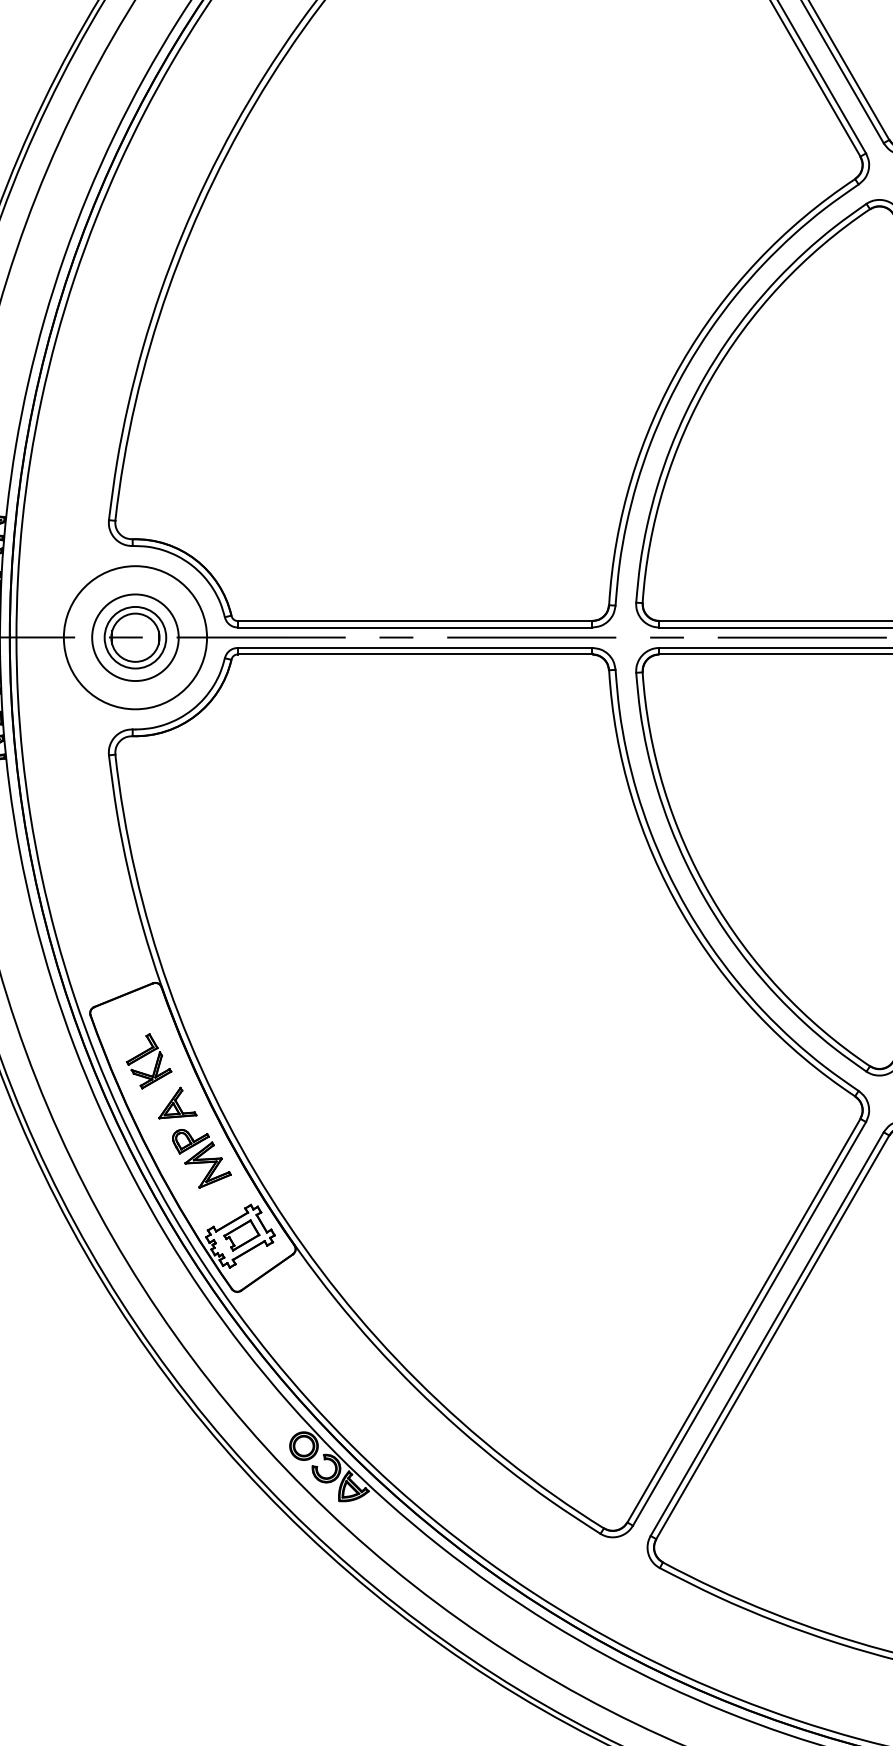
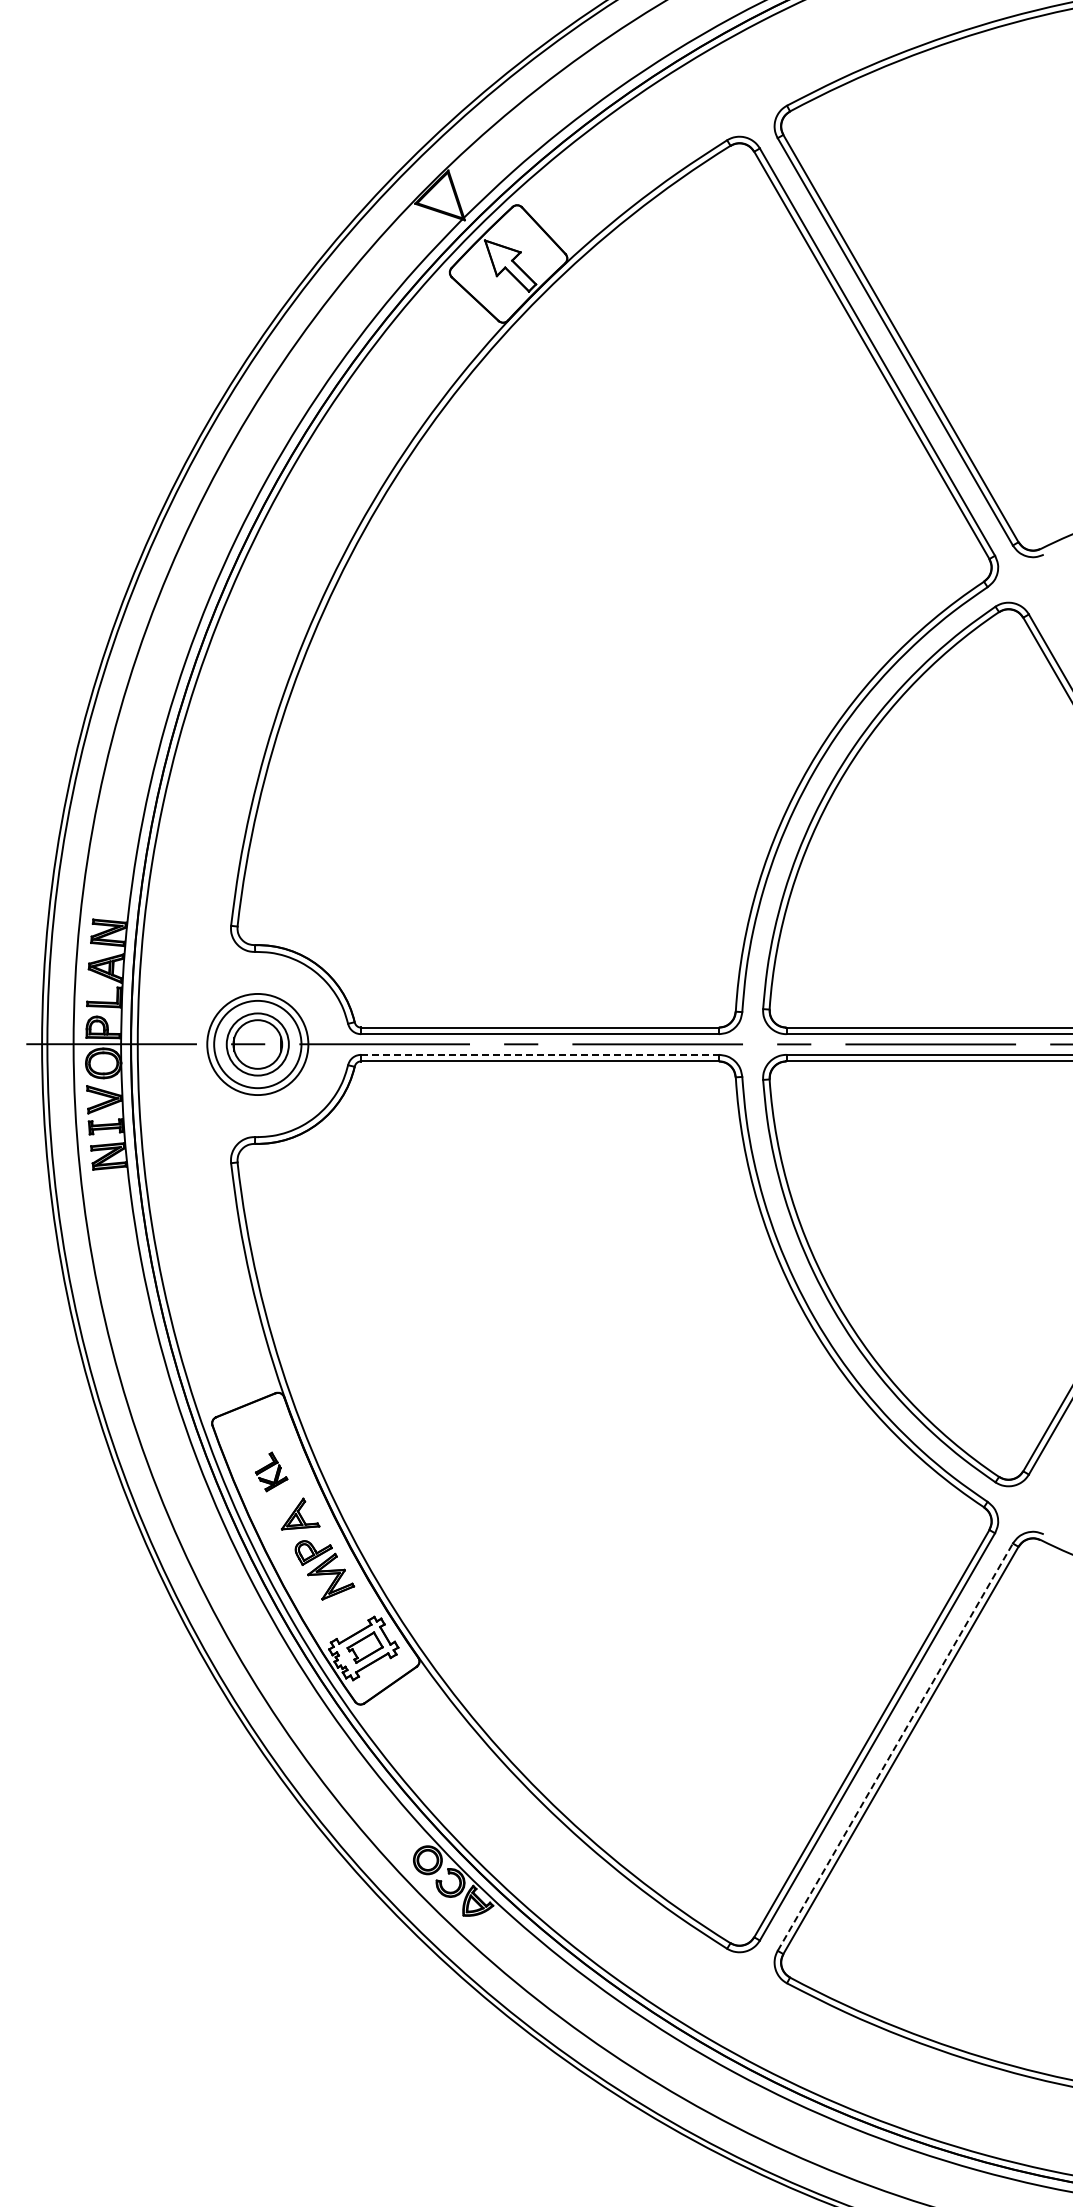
circle: (135, 637) -> (257, 1044), size x0.7
line: (415, 647) -> (540, 1054), solid -> dashed
part: (149, 1060) -> (271, 1471), size x0.7
line: (767, 1333) -> (895, 1746), solid -> dashed

